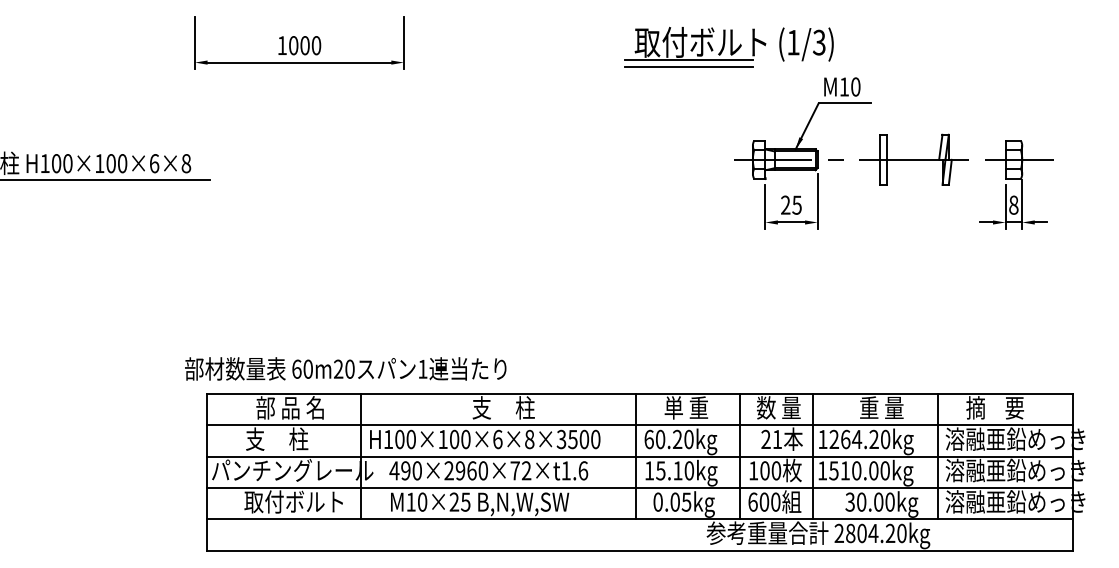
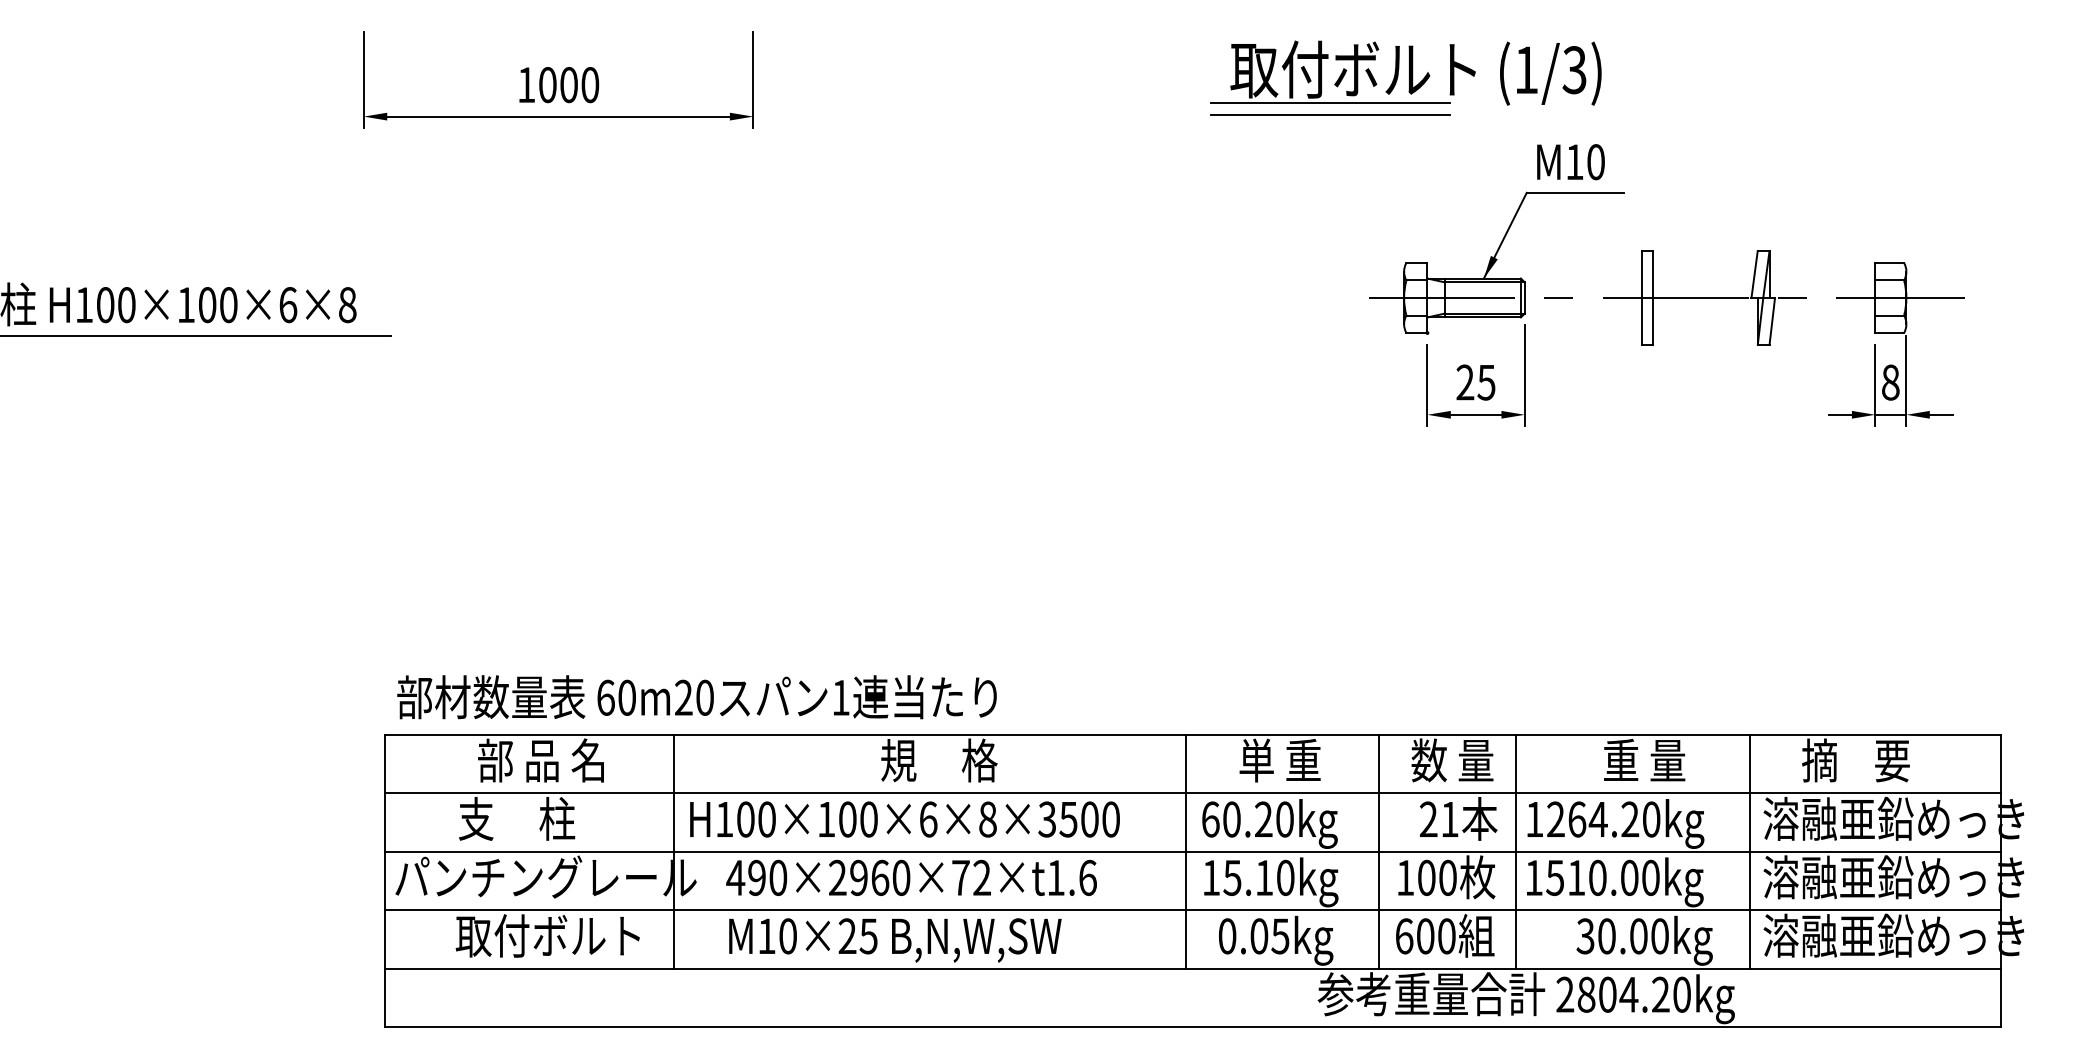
part: (728, 46) -> (1405, 77), moved
text: (345, 368) -> (696, 696), moved
text: (503, 407) -> (939, 759), 支     柱 -> 規     格

